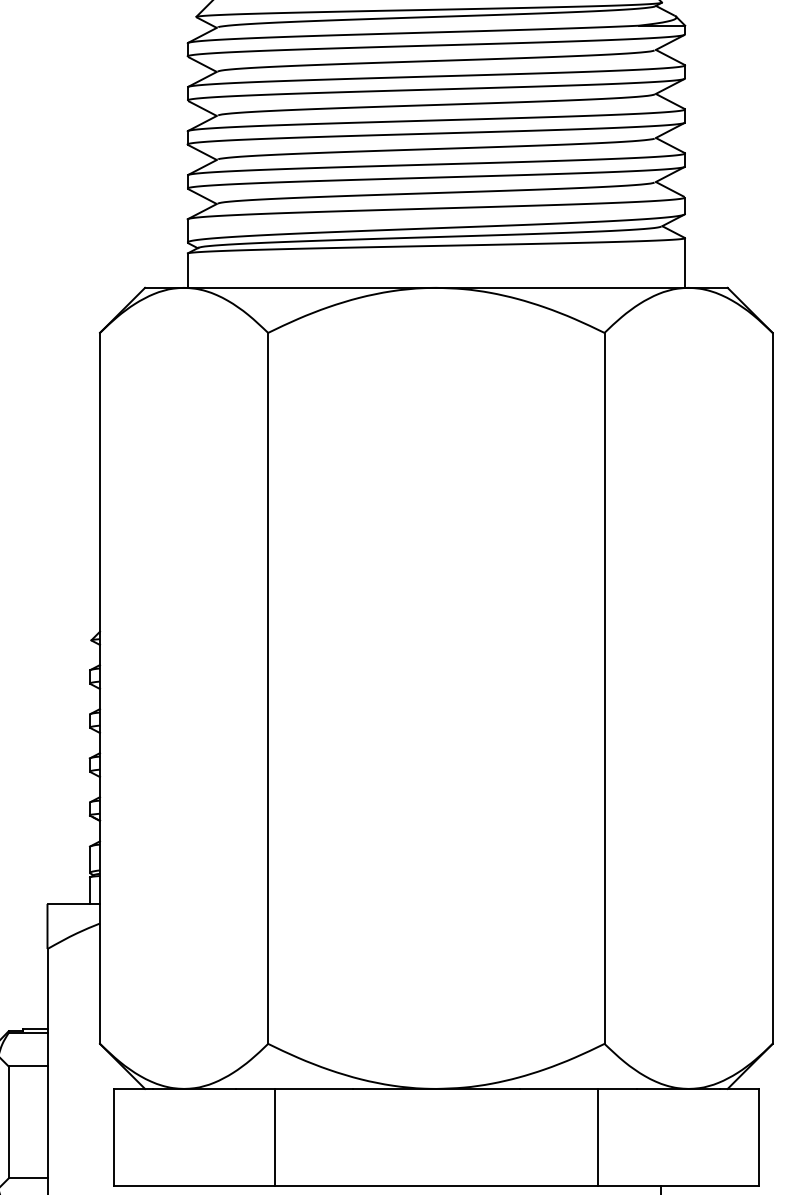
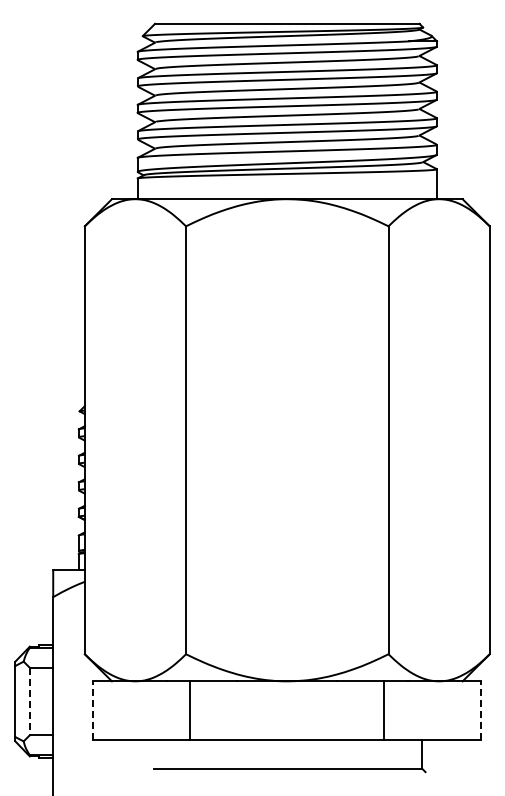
line: (8, 1122) -> (29, 701), solid -> dashed
line: (114, 1137) -> (93, 710), solid -> dashed
line: (759, 1137) -> (481, 710), solid -> dashed

